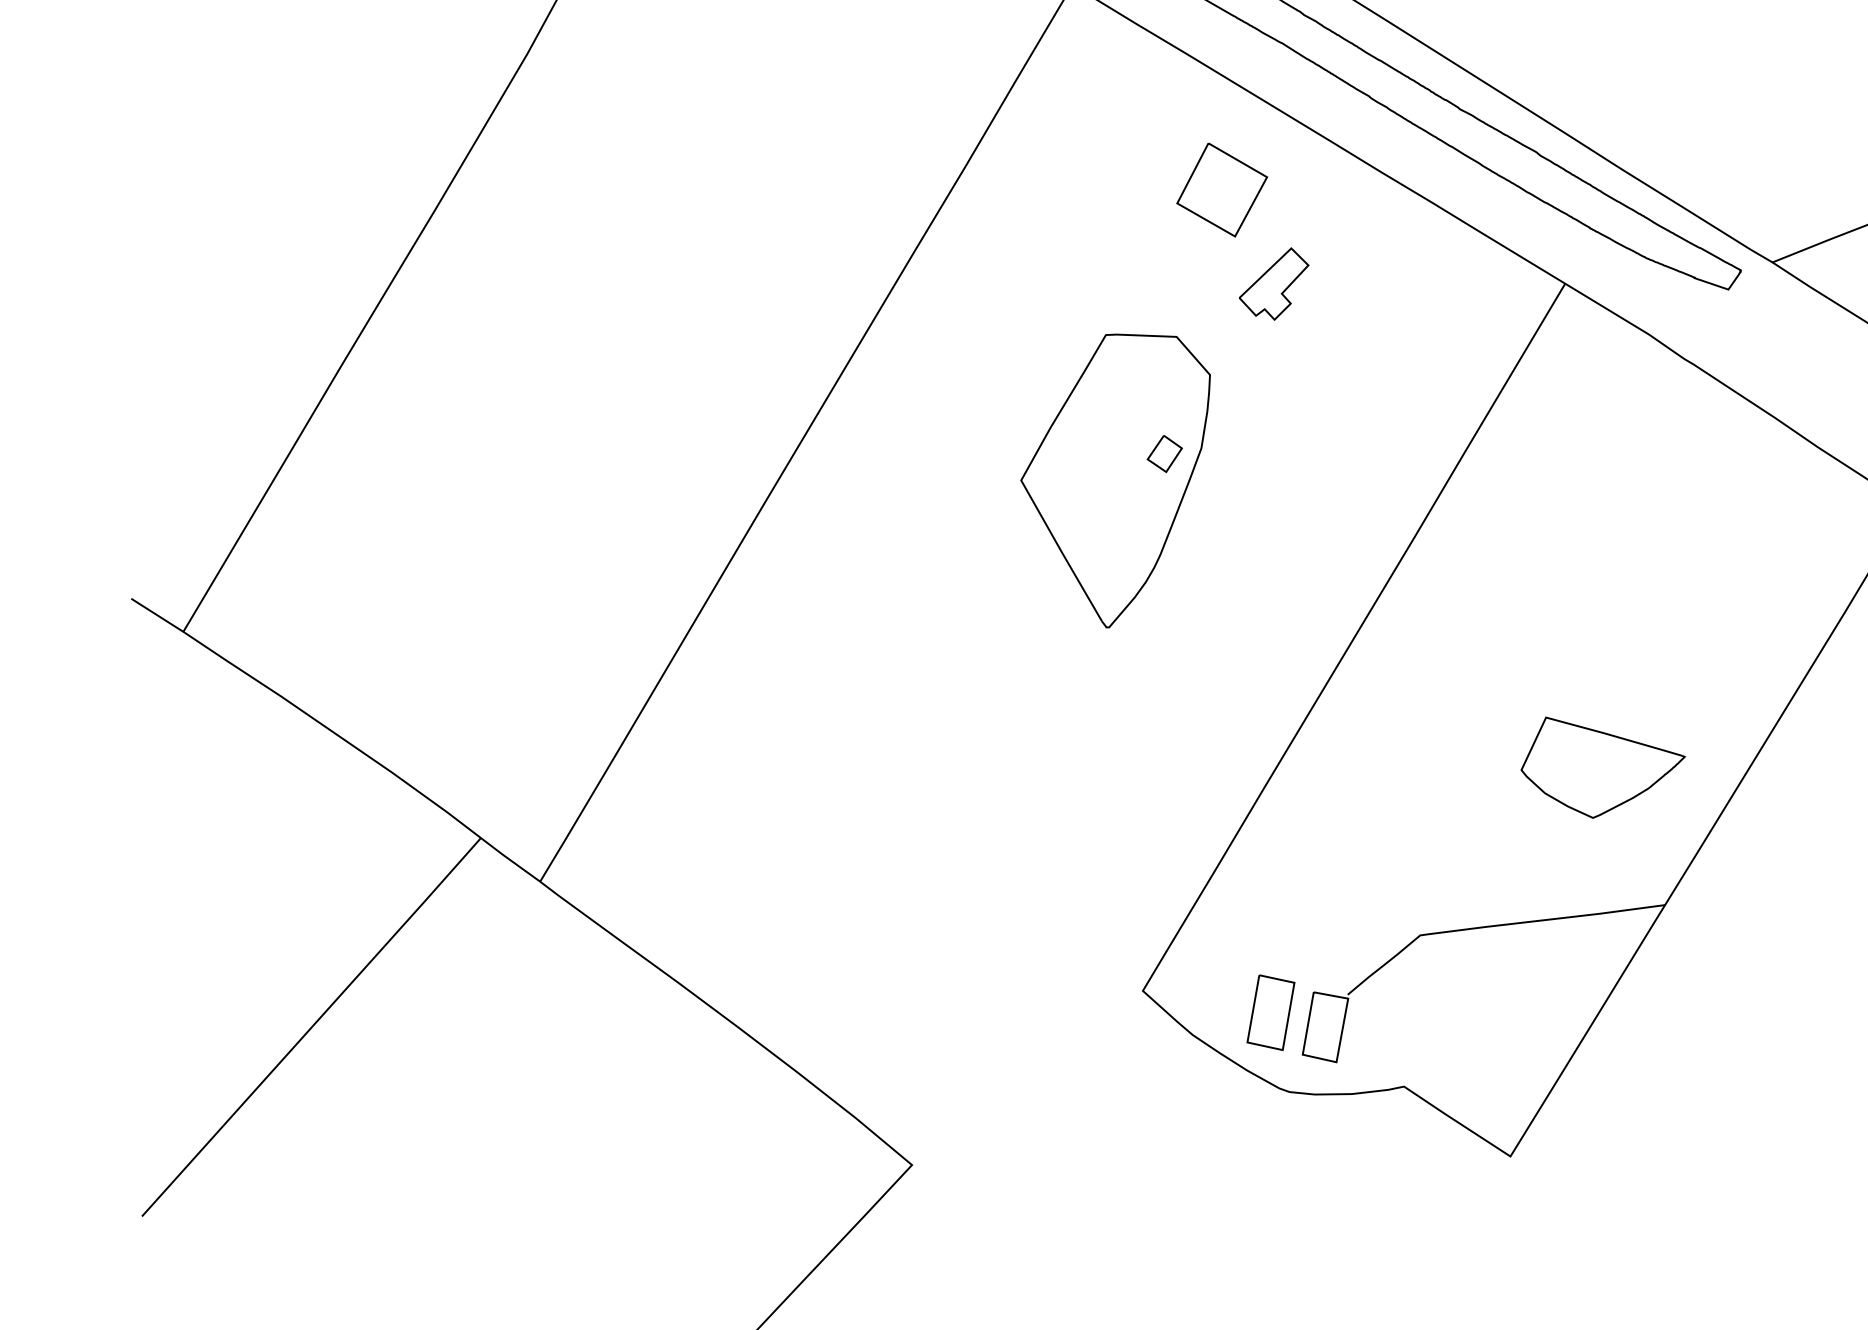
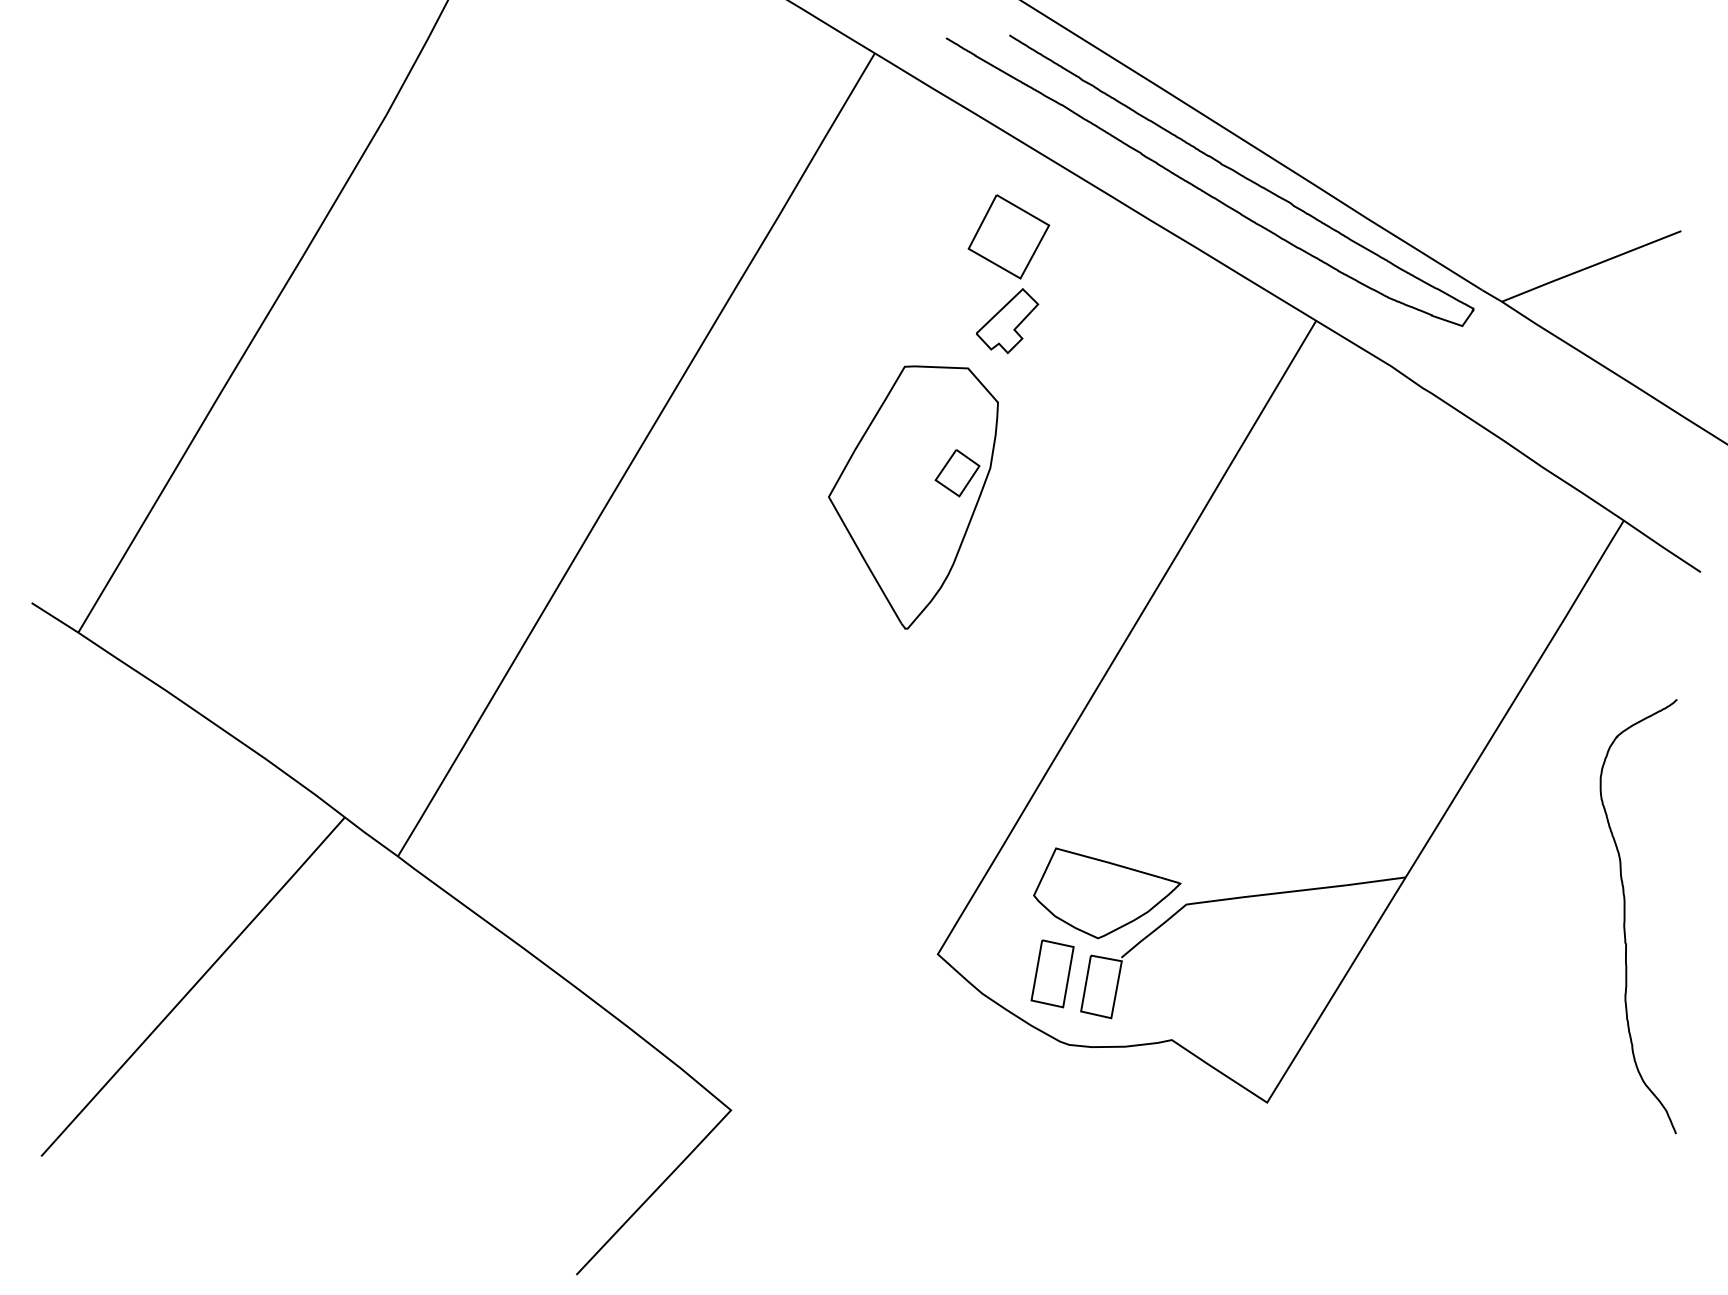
part: (1274, 284) -> (1007, 321), moved
part: (1164, 454) -> (957, 473), size x1.43
part: (1603, 767) -> (1107, 893), moved

